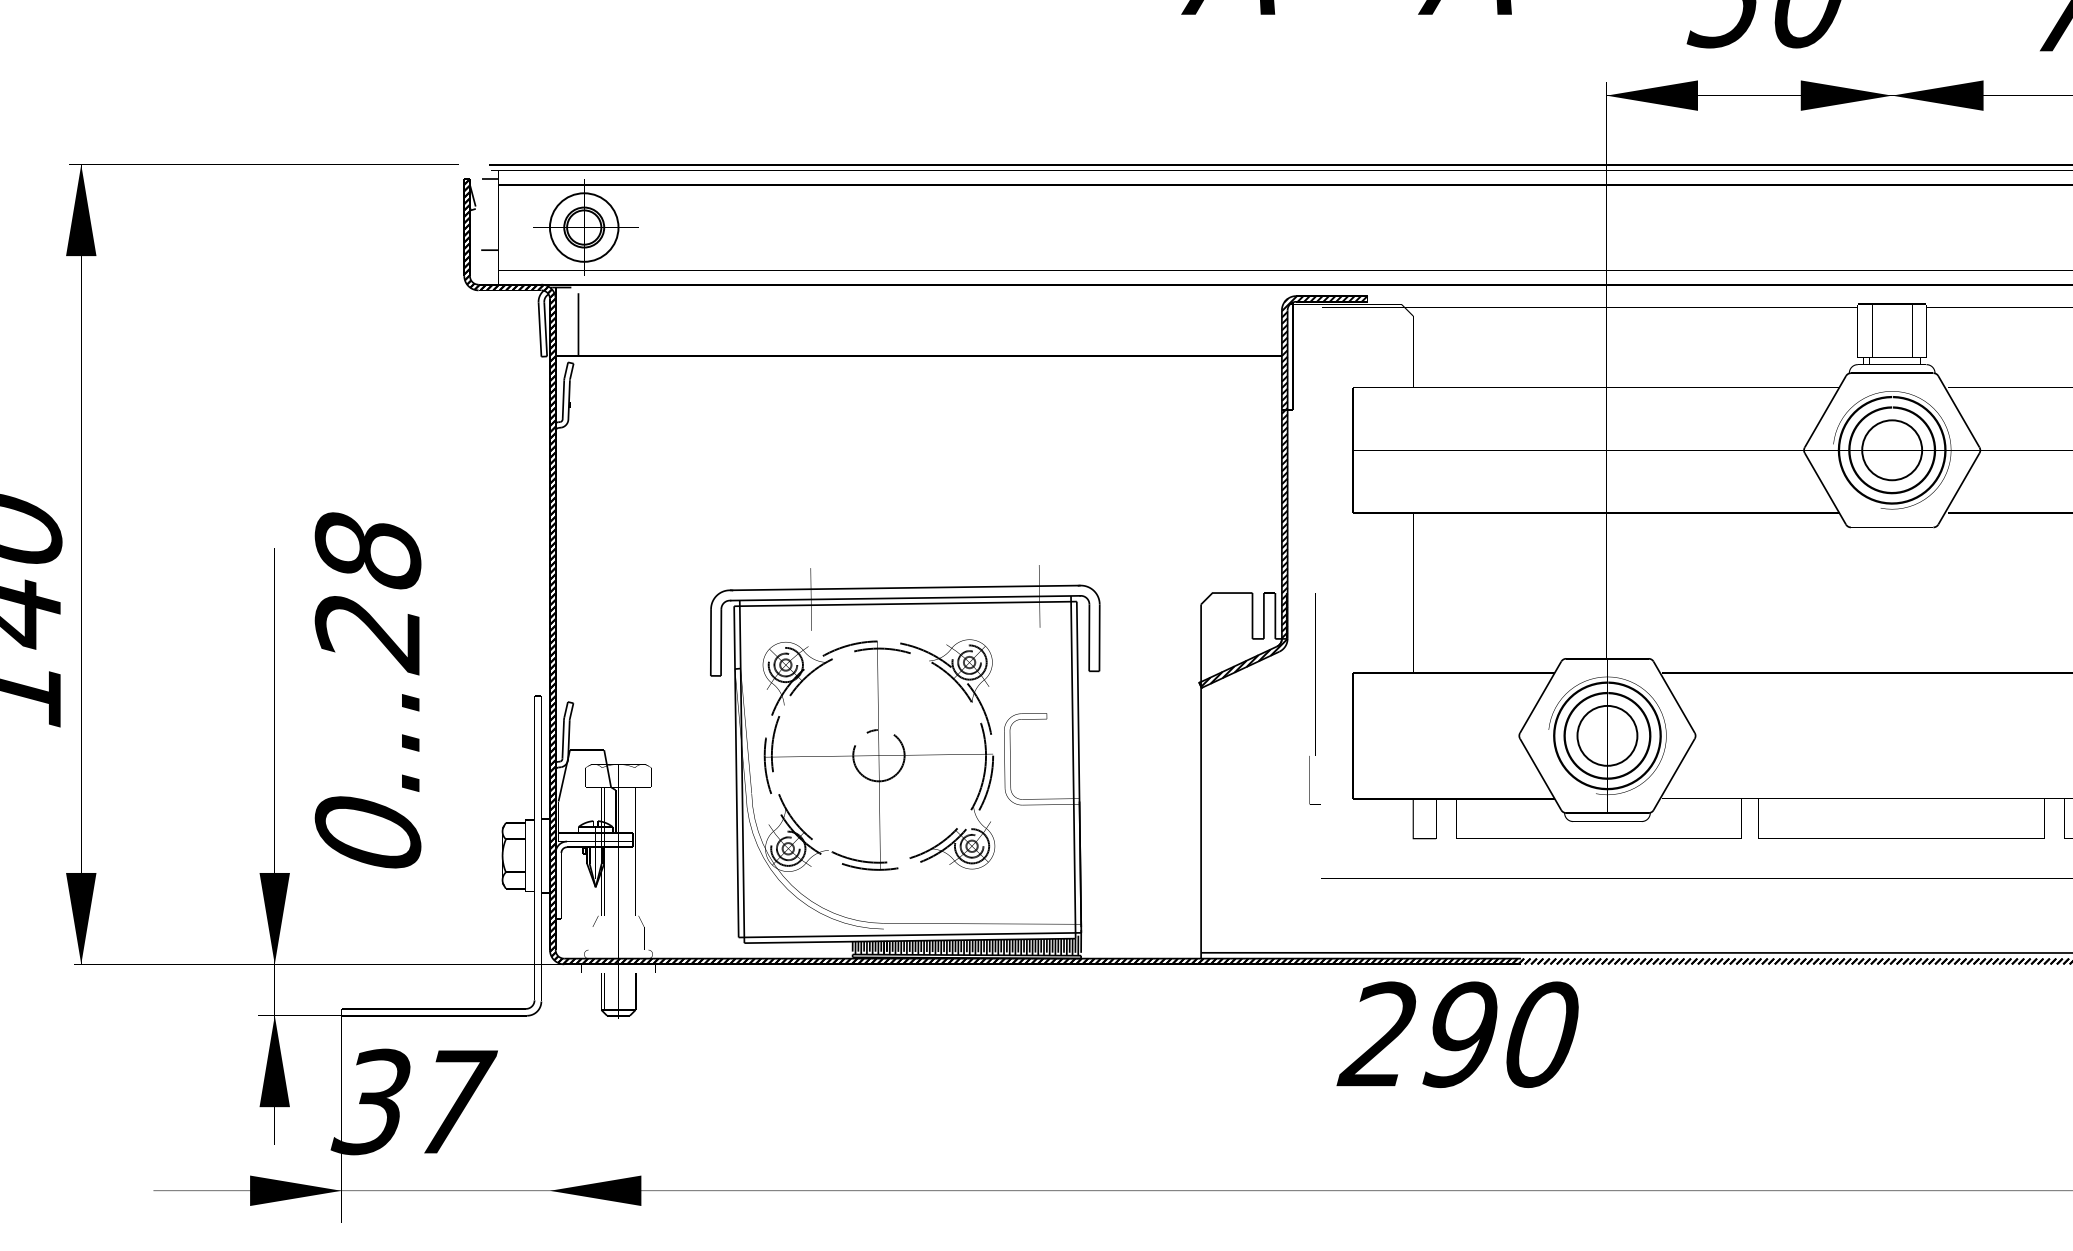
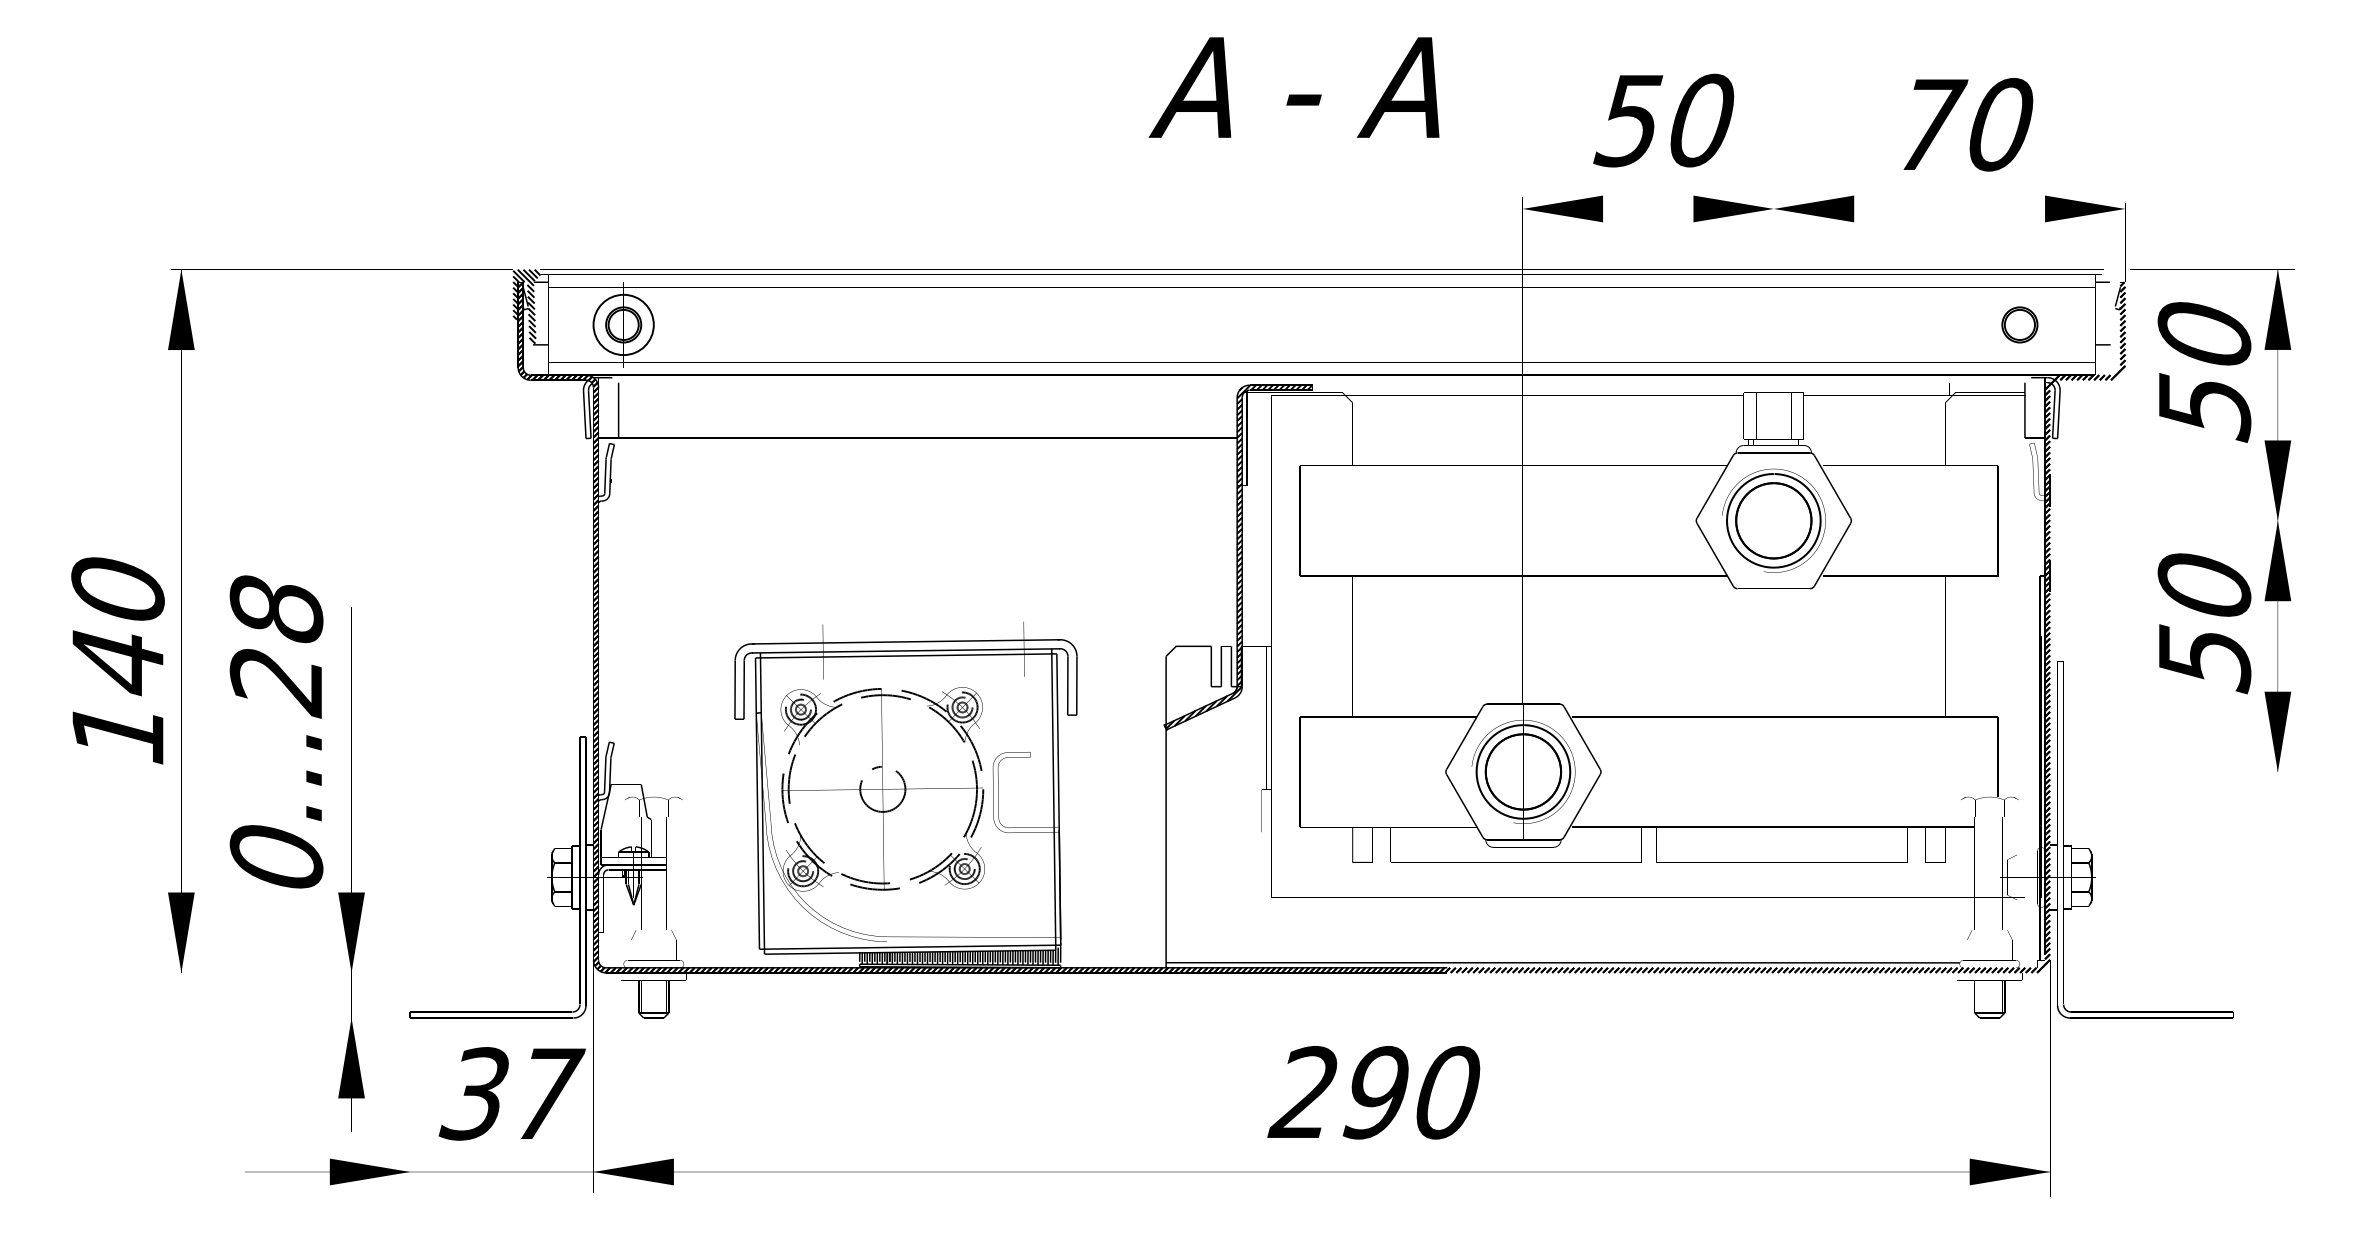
hatch: (473, 206) -> (526, 306), added
circle: (1891, 449) -> (1773, 520), size x1.43
text: (367, 689) -> (276, 731), moved
circle: (1607, 735) -> (1523, 771), size x1.43
text: (1457, 1034) -> (1373, 1092), moved
text: (413, 1101) -> (511, 1093), moved

